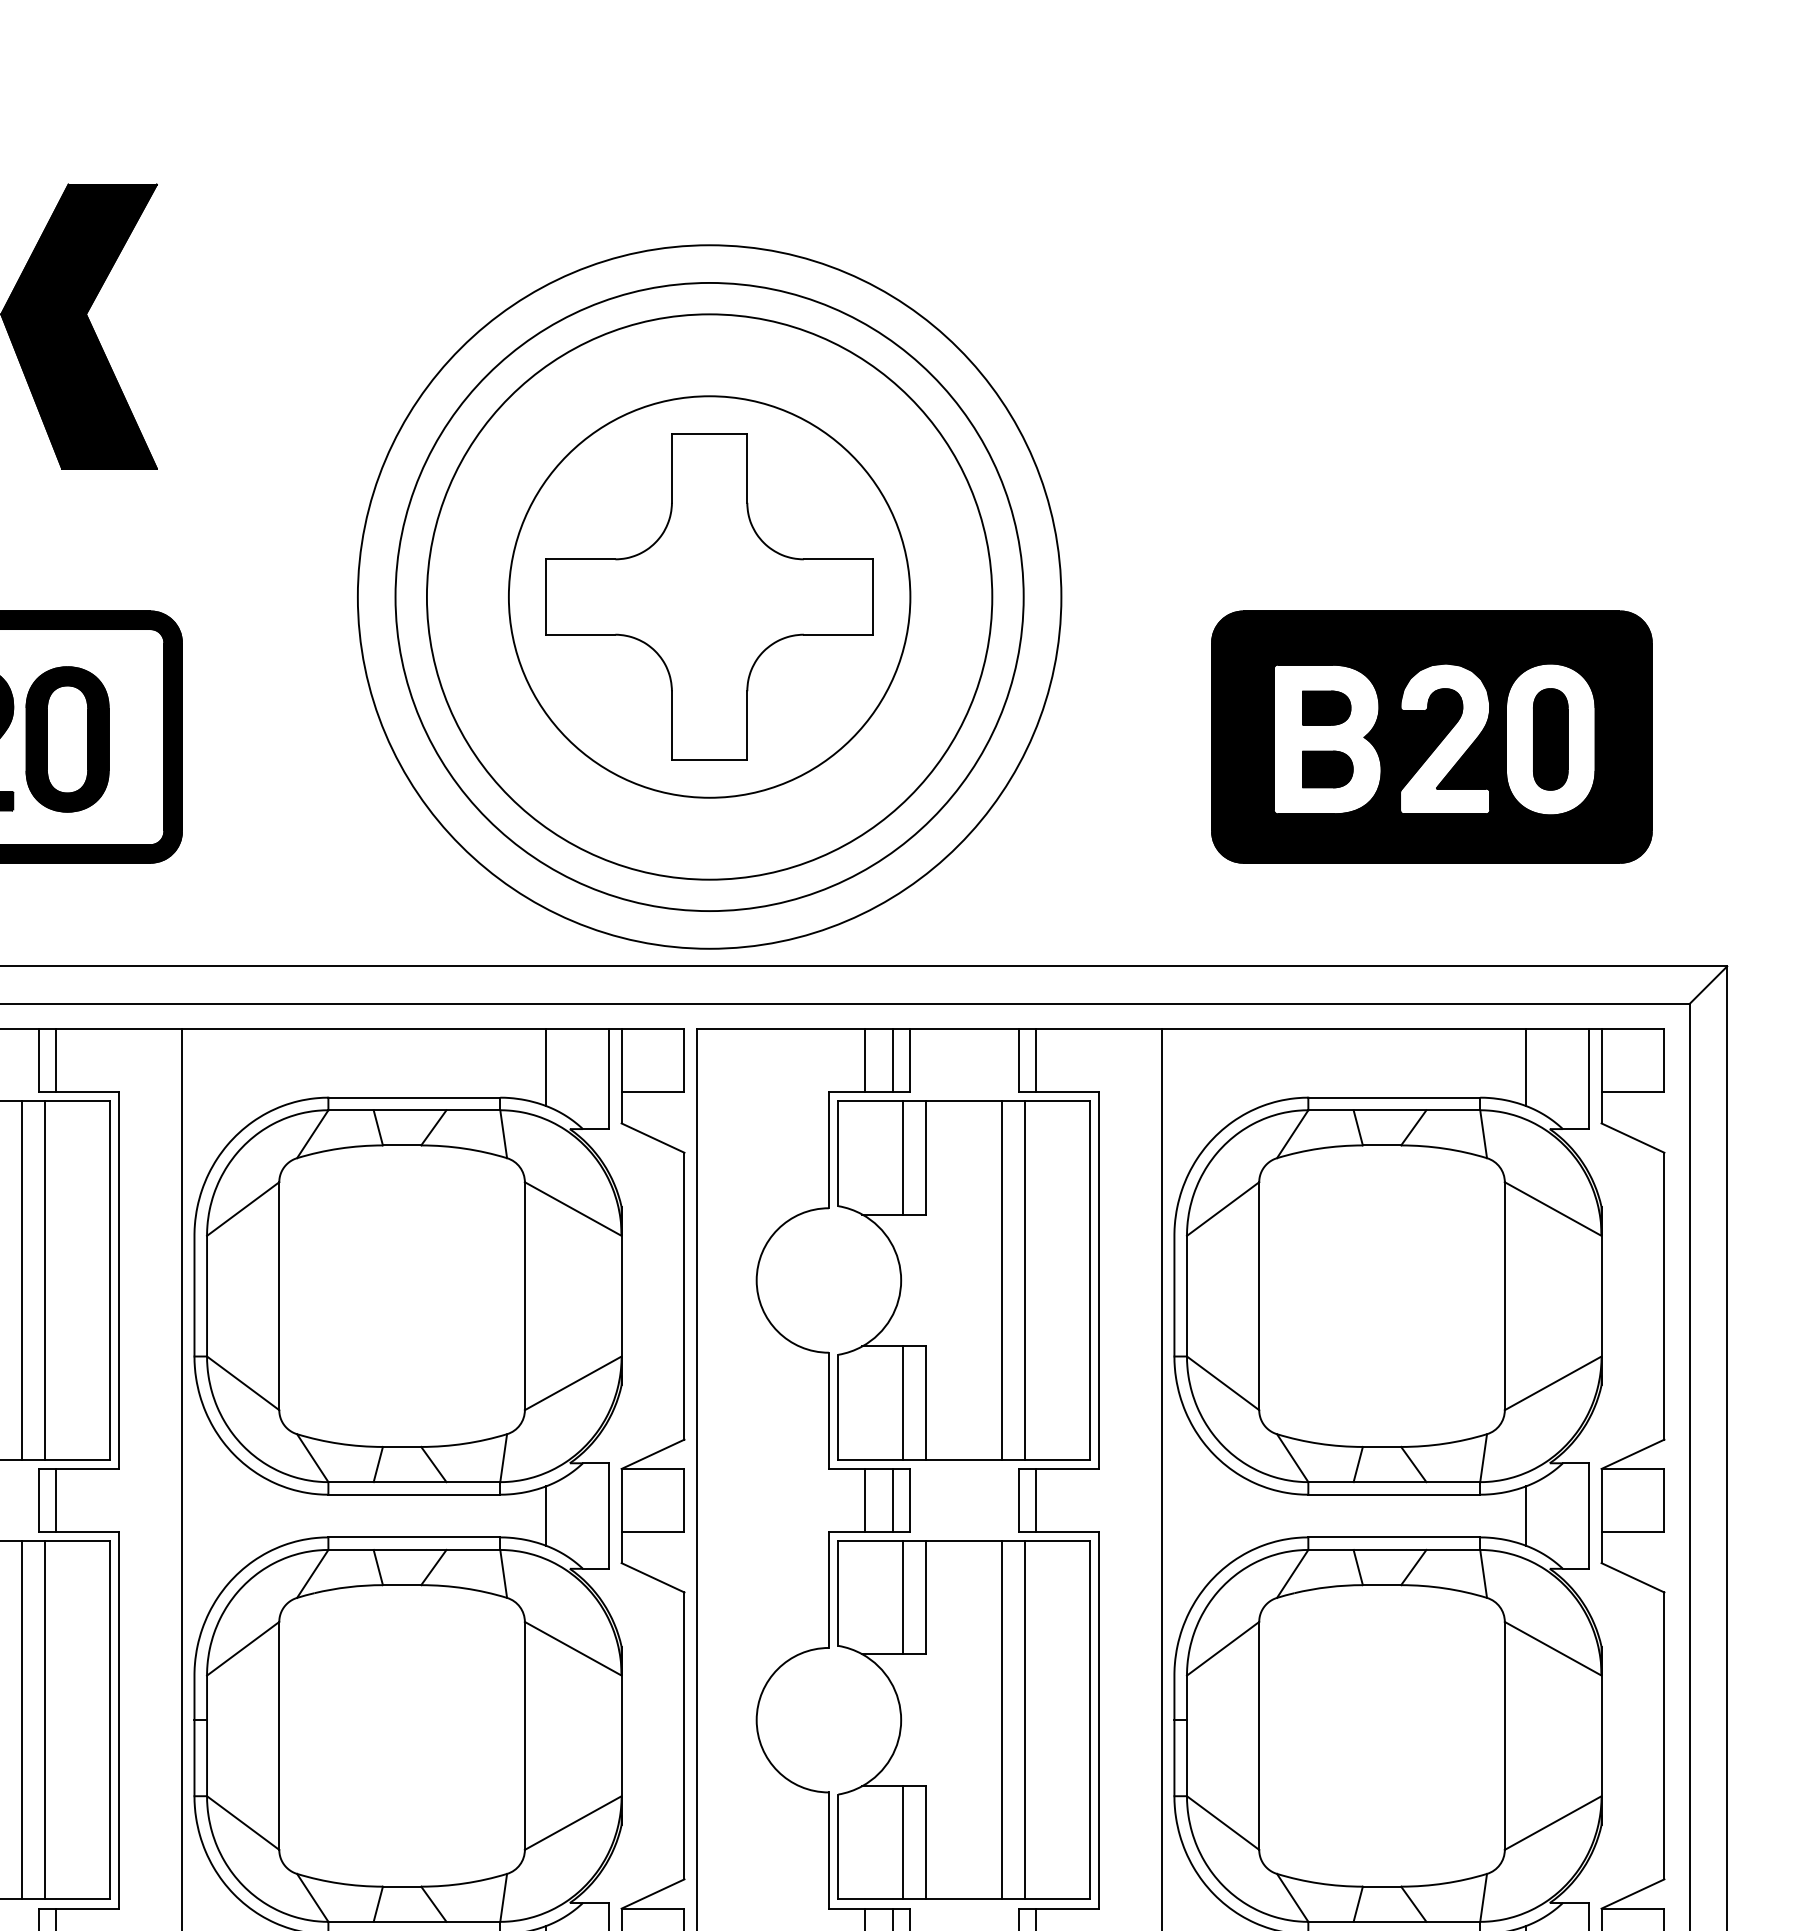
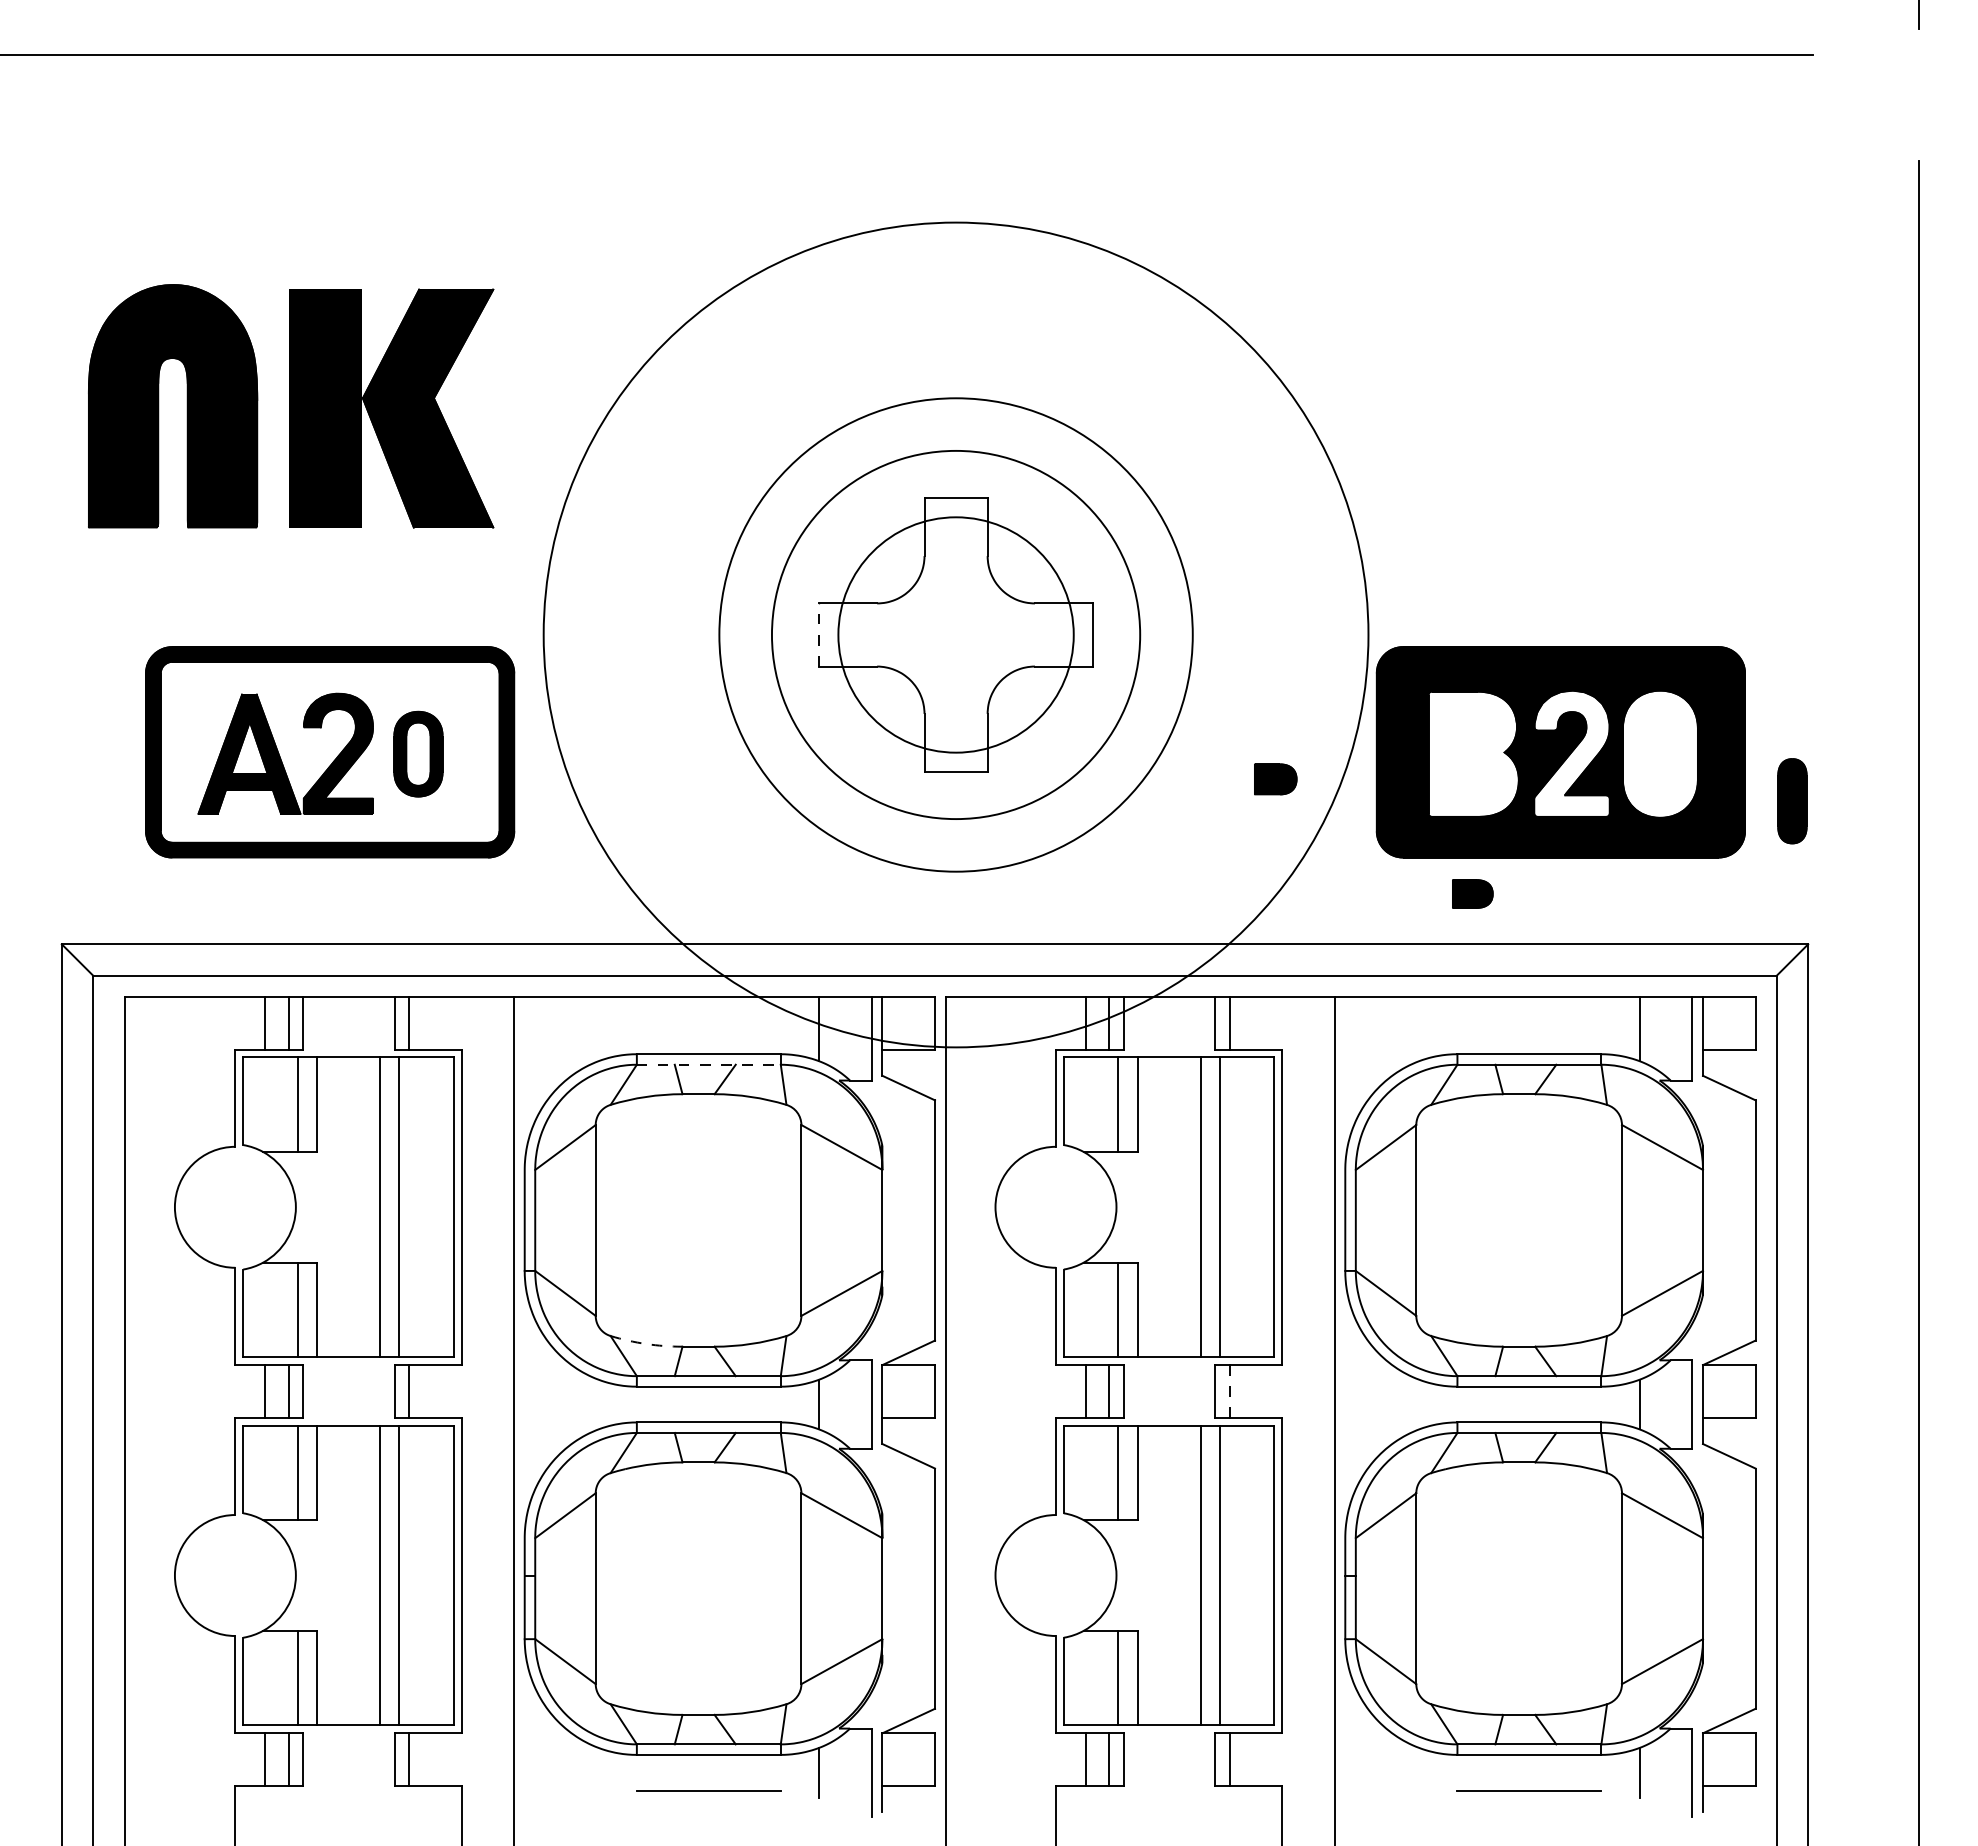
circle: (708, 596) -> (955, 634), size x0.7
circle: (708, 596) -> (955, 634), size x1.4
circle: (710, 596) -> (956, 634), size x0.7
line: (546, 597) -> (819, 635), solid -> dashed
part: (1326, 707) -> (1472, 893), moved
part: (67, 738) -> (418, 753), size x0.7
part: (1550, 739) -> (1792, 801), moved
part: (1327, 769) -> (1275, 779), moved
line: (413, 1109) -> (708, 1064), solid -> dashed
arc: (339, 1444) -> (646, 1344), solid -> dashed
line: (1036, 1500) -> (1229, 1391), solid -> dashed

